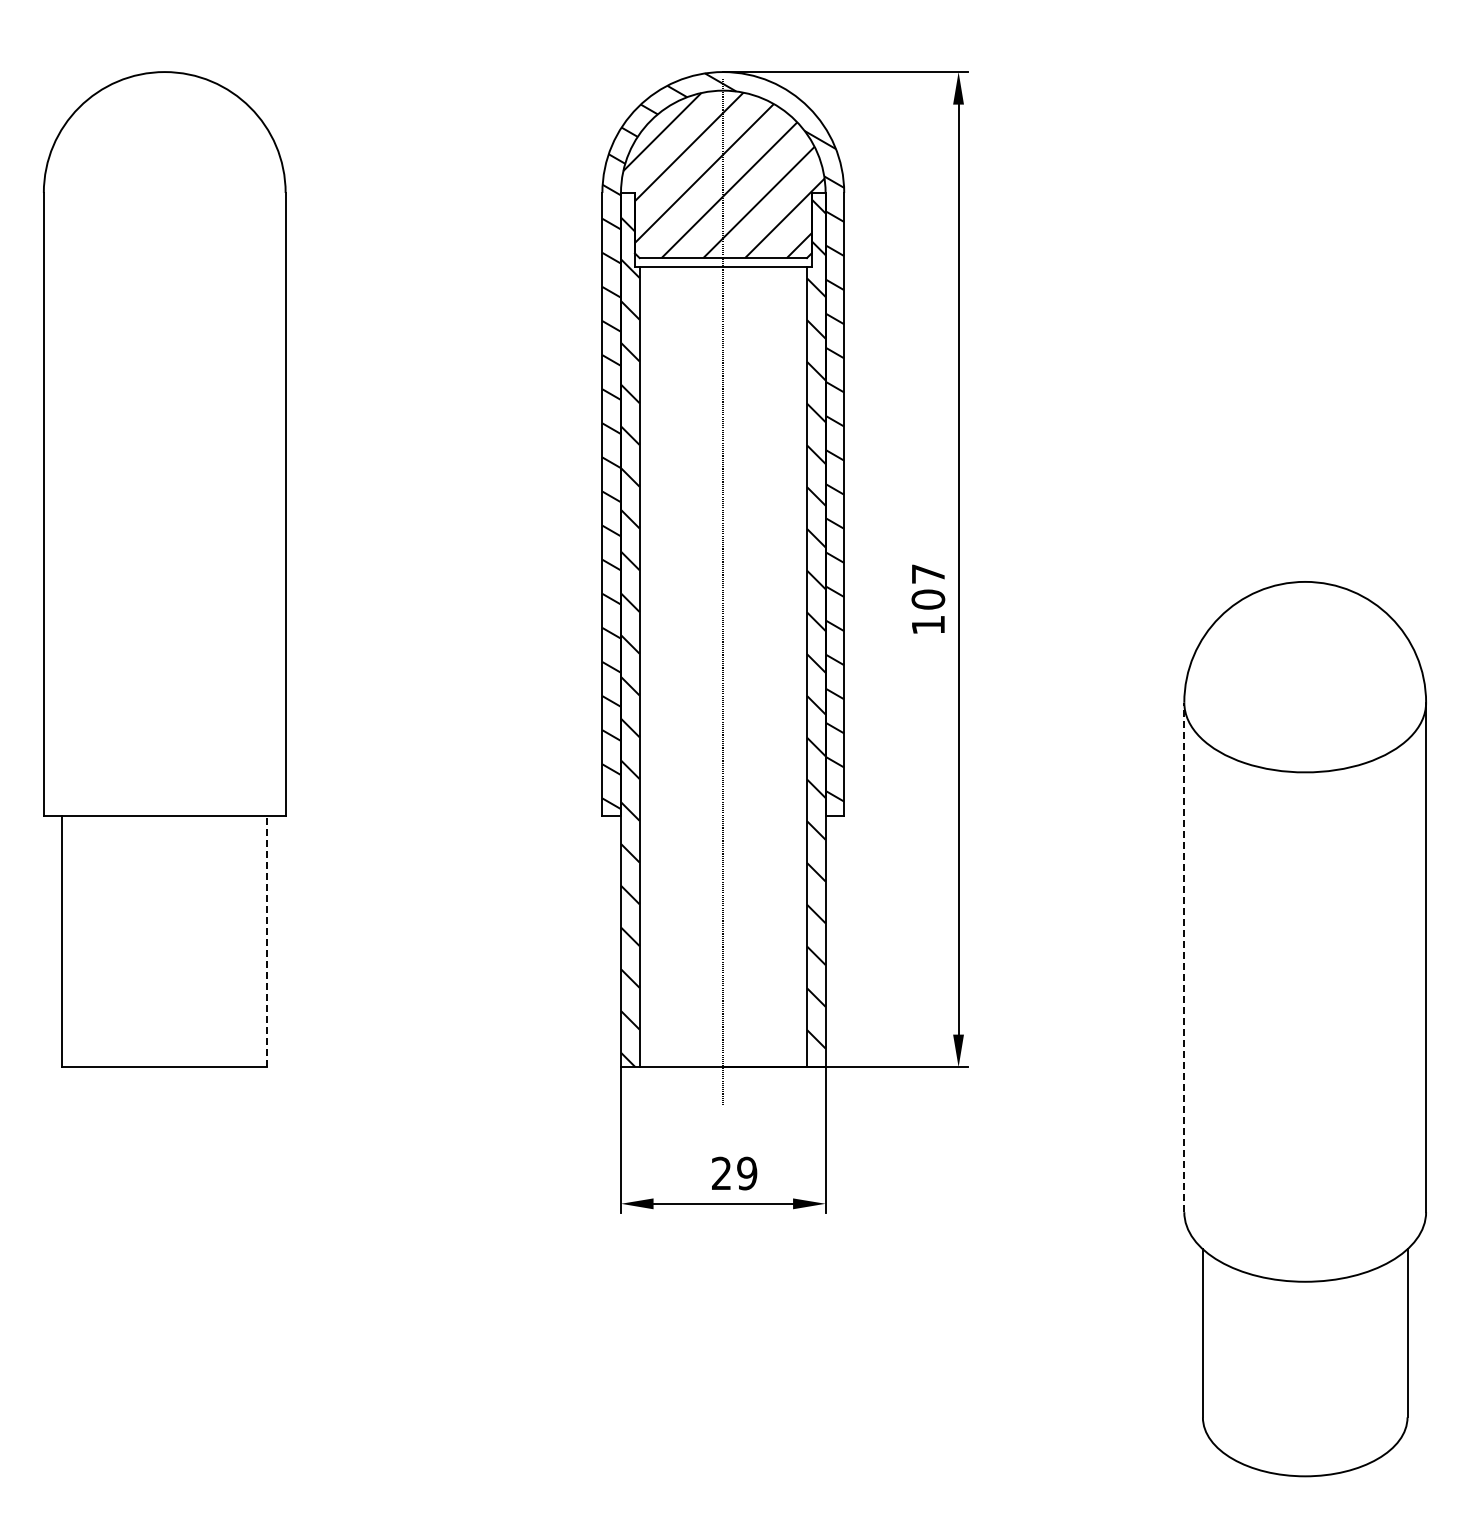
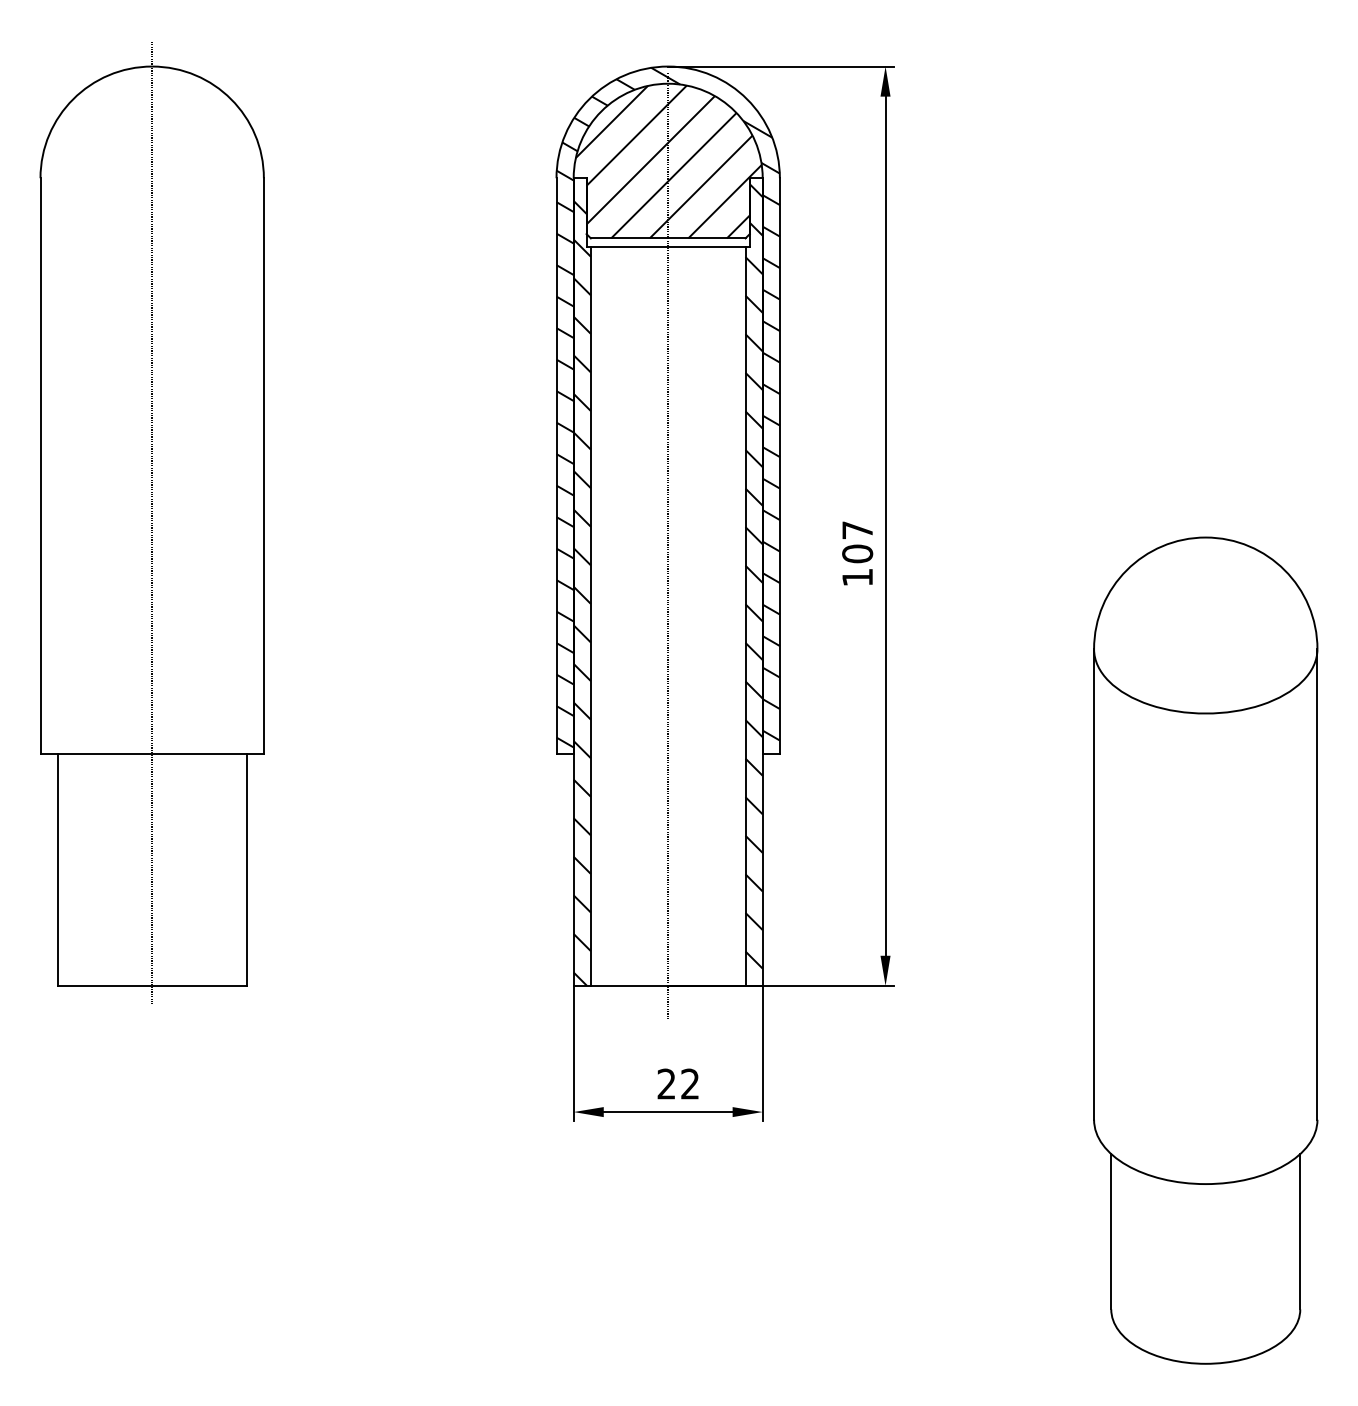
line: (164, 565) -> (151, 522), added
line: (267, 941) -> (247, 869), dashed -> solid
line: (1184, 957) -> (1094, 884), dashed -> solid
text: (747, 1173) -> (690, 1084), 29 -> 22

